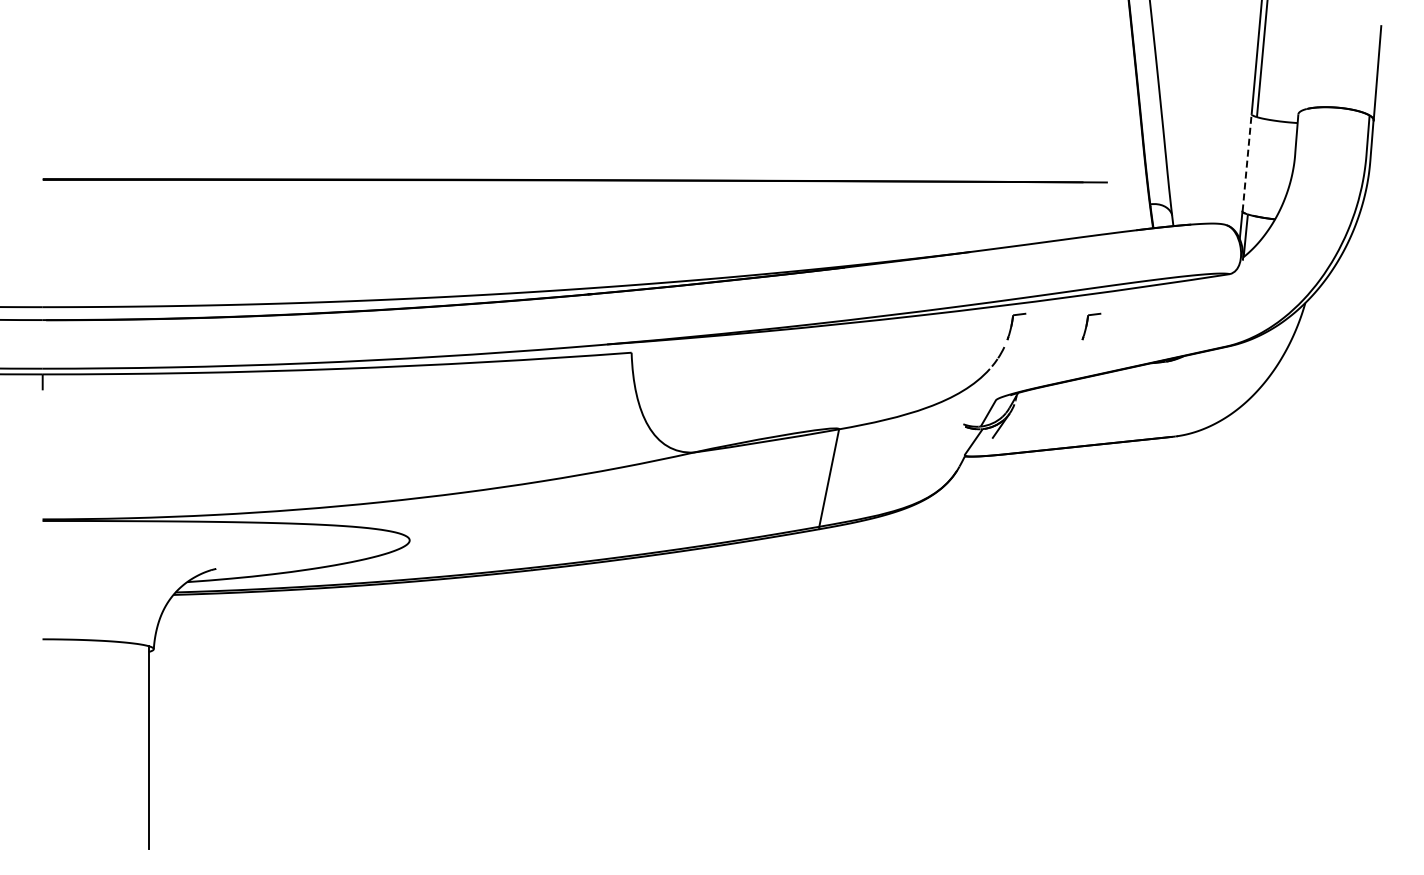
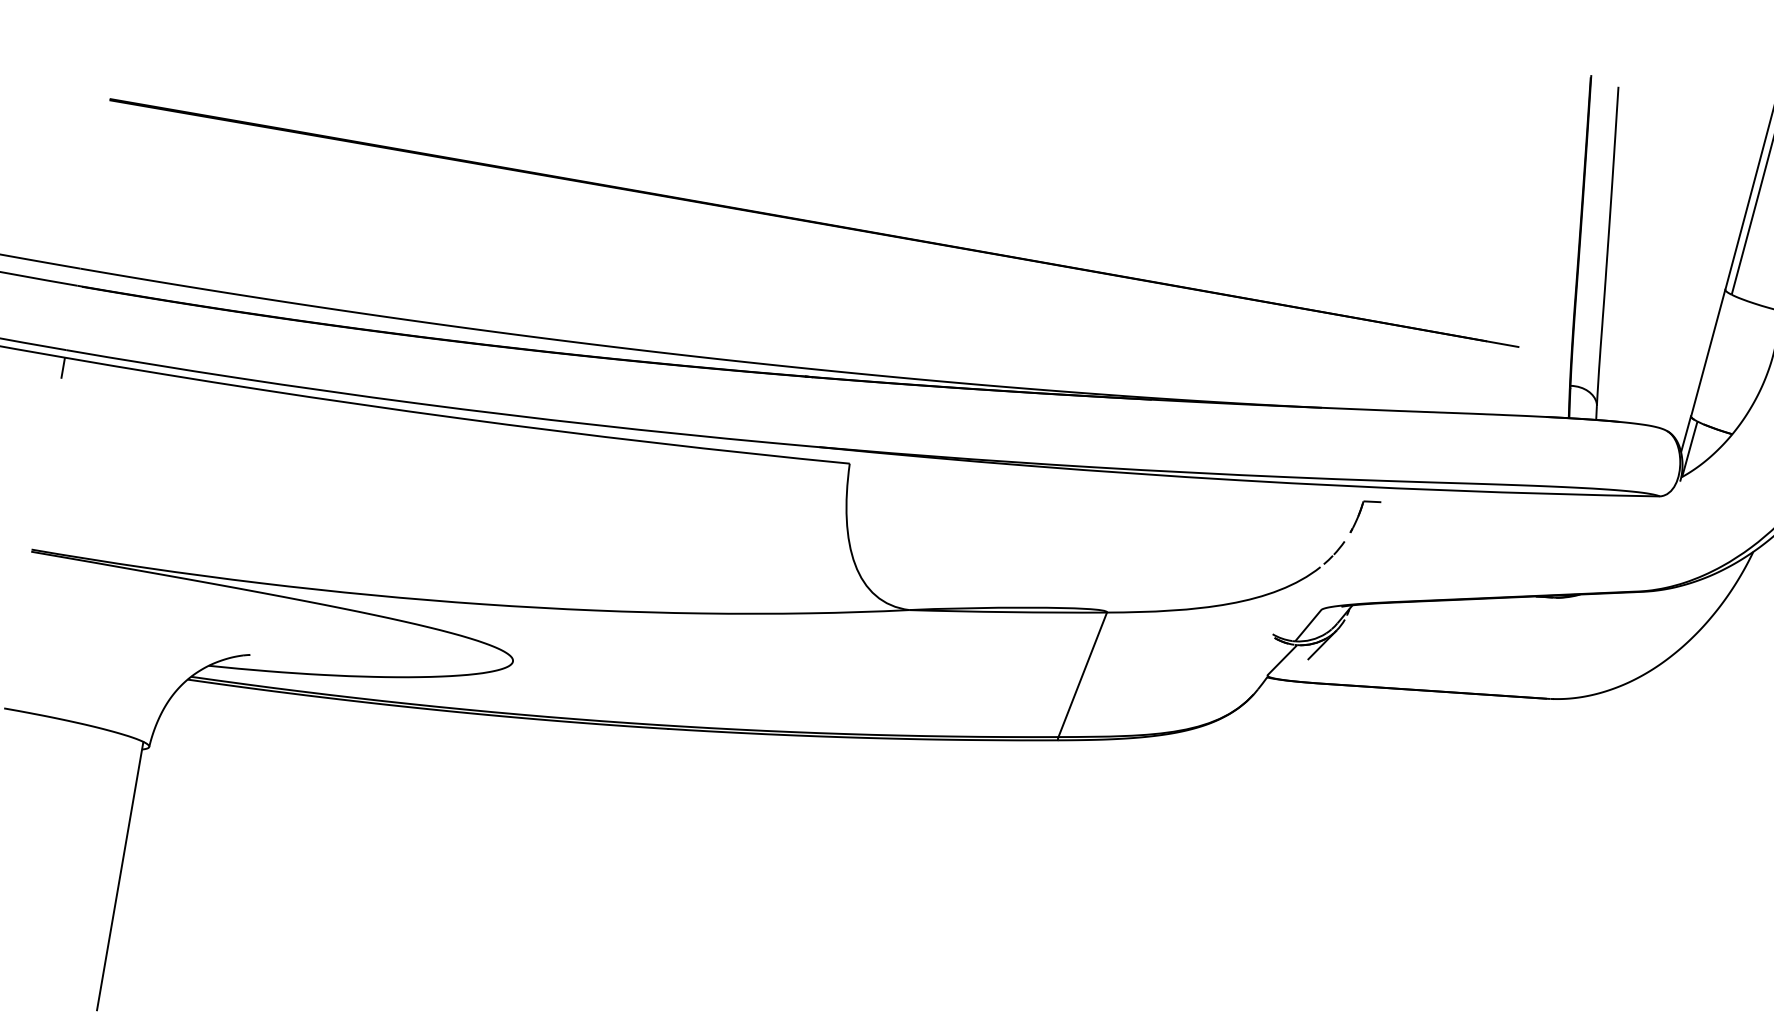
line: (1247, 162) -> (1708, 352), dashed -> solid
part: (1091, 326) -> (1464, 534), removed

